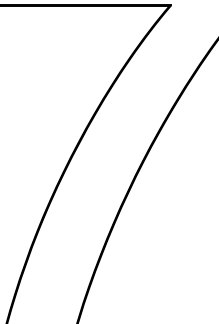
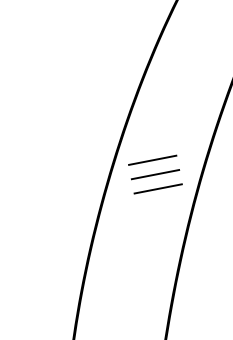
line: (107, 146) -> (152, 160), added
line: (107, 157) -> (154, 175), added
line: (107, 167) -> (157, 188), added

